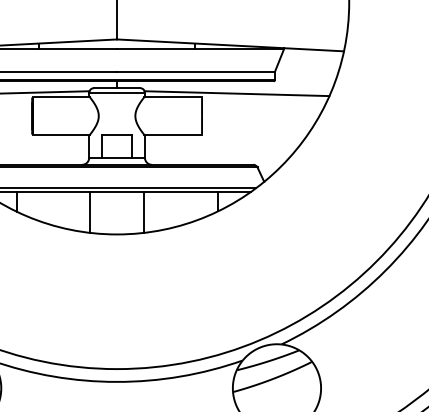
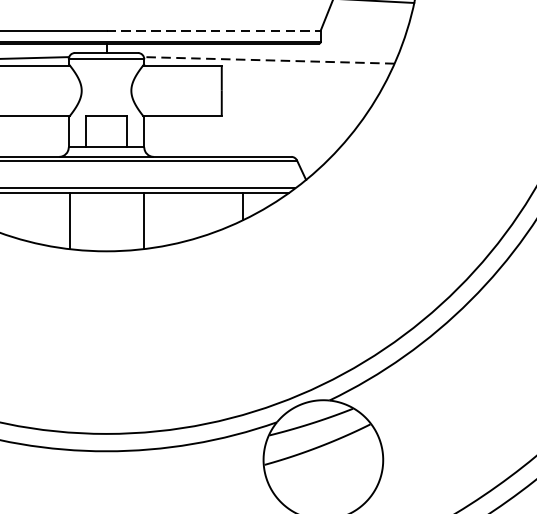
line: (196, 71) -> (214, 30), solid -> dashed
line: (236, 93) -> (268, 60), solid -> dashed

